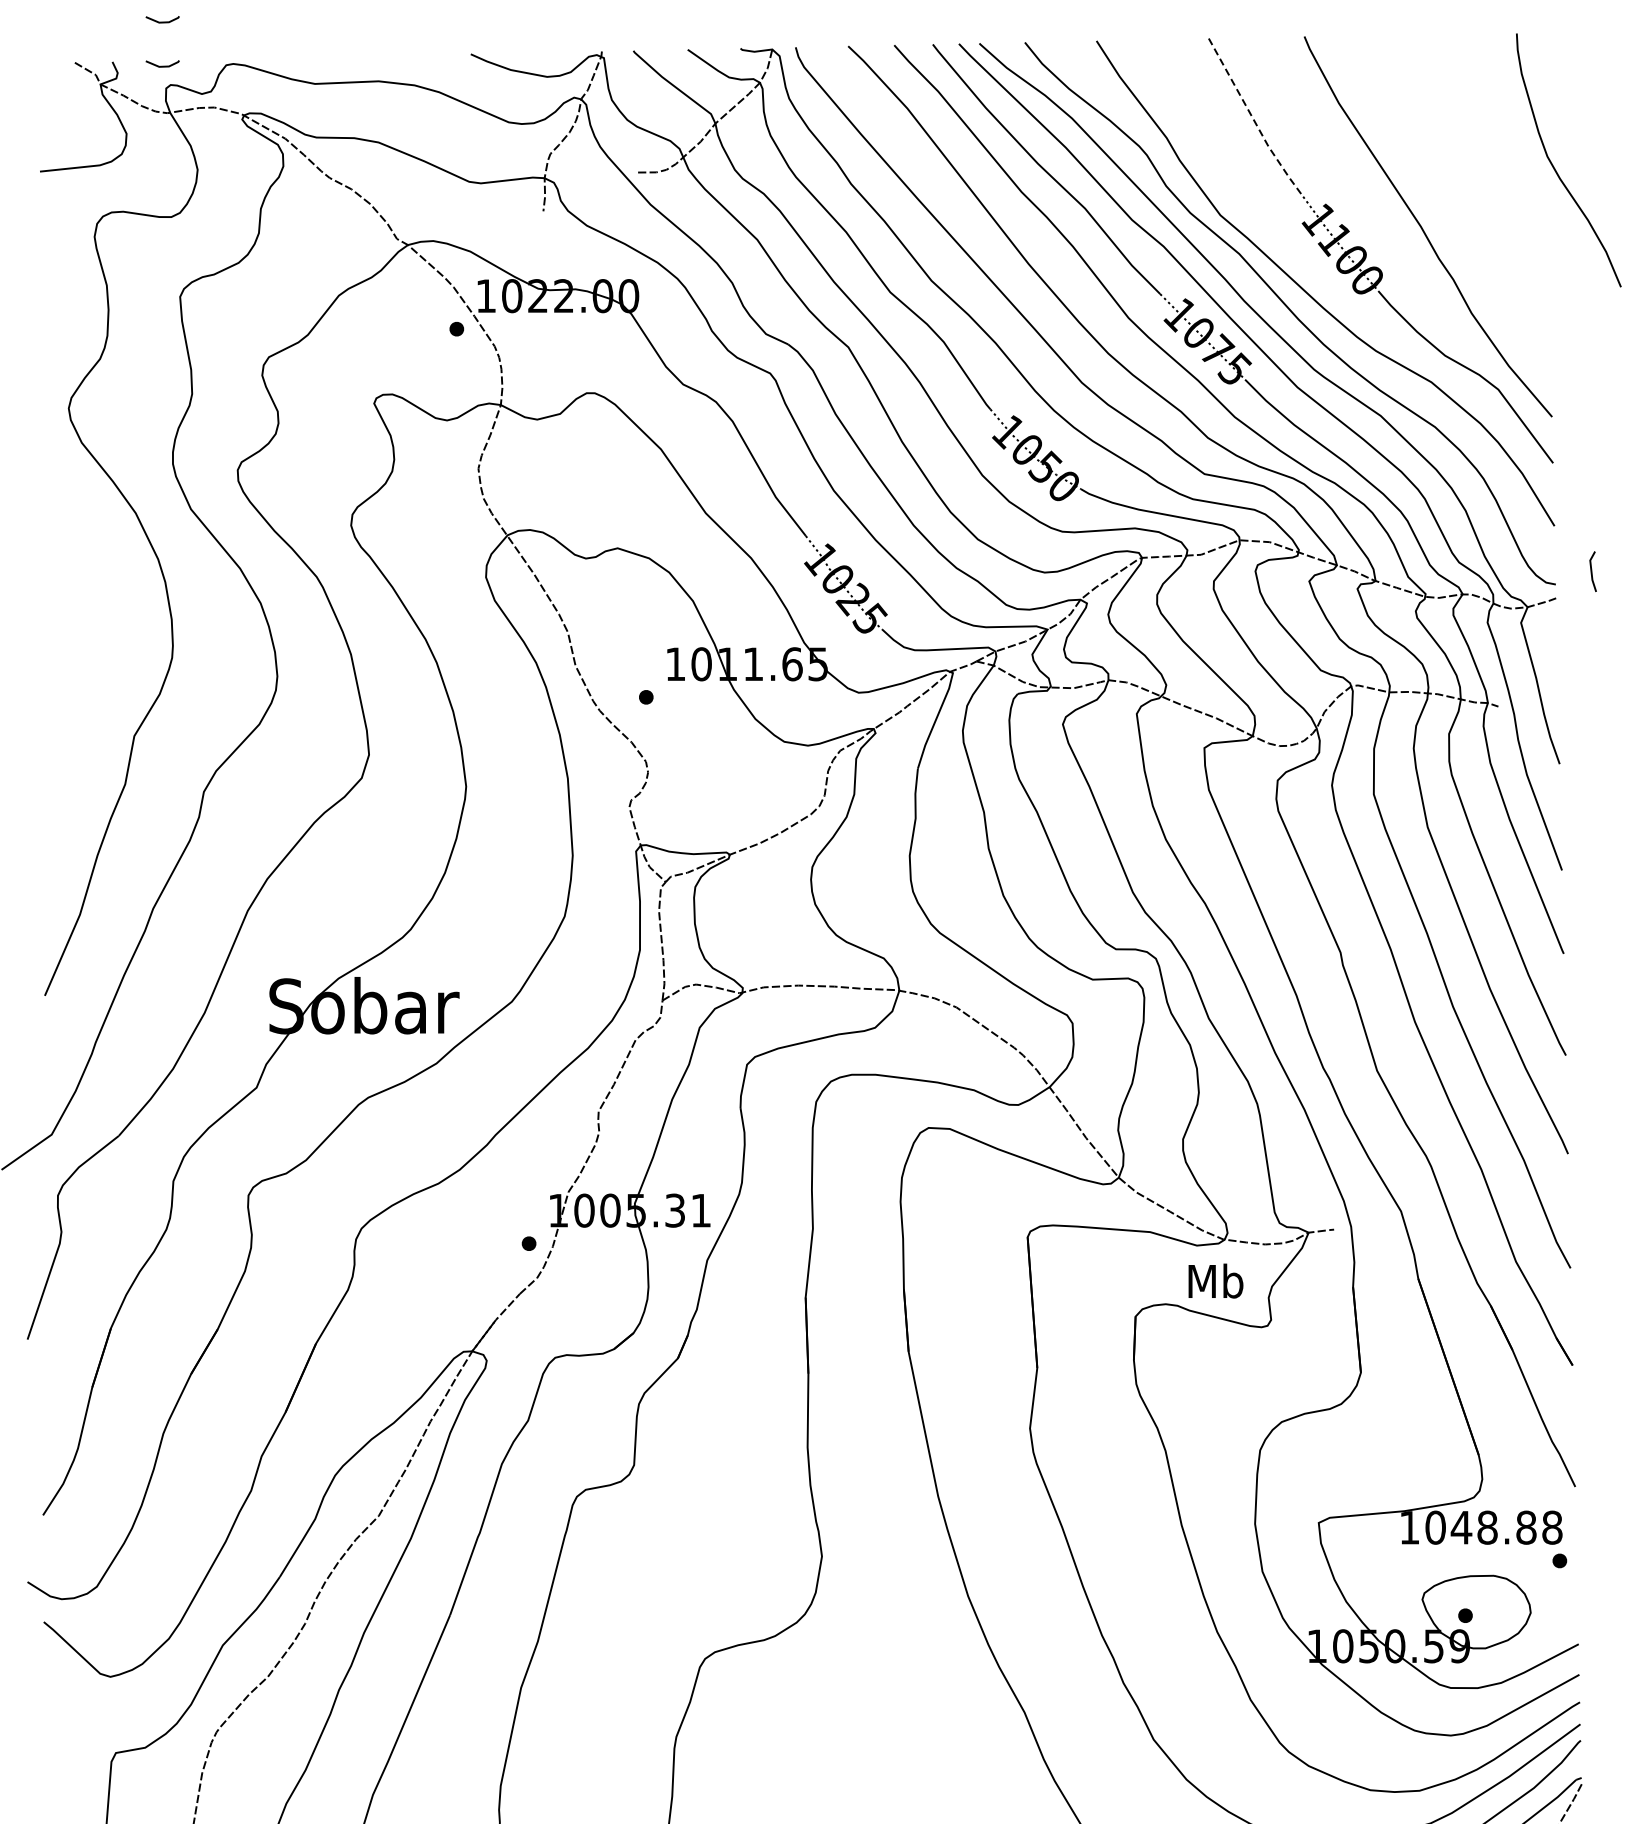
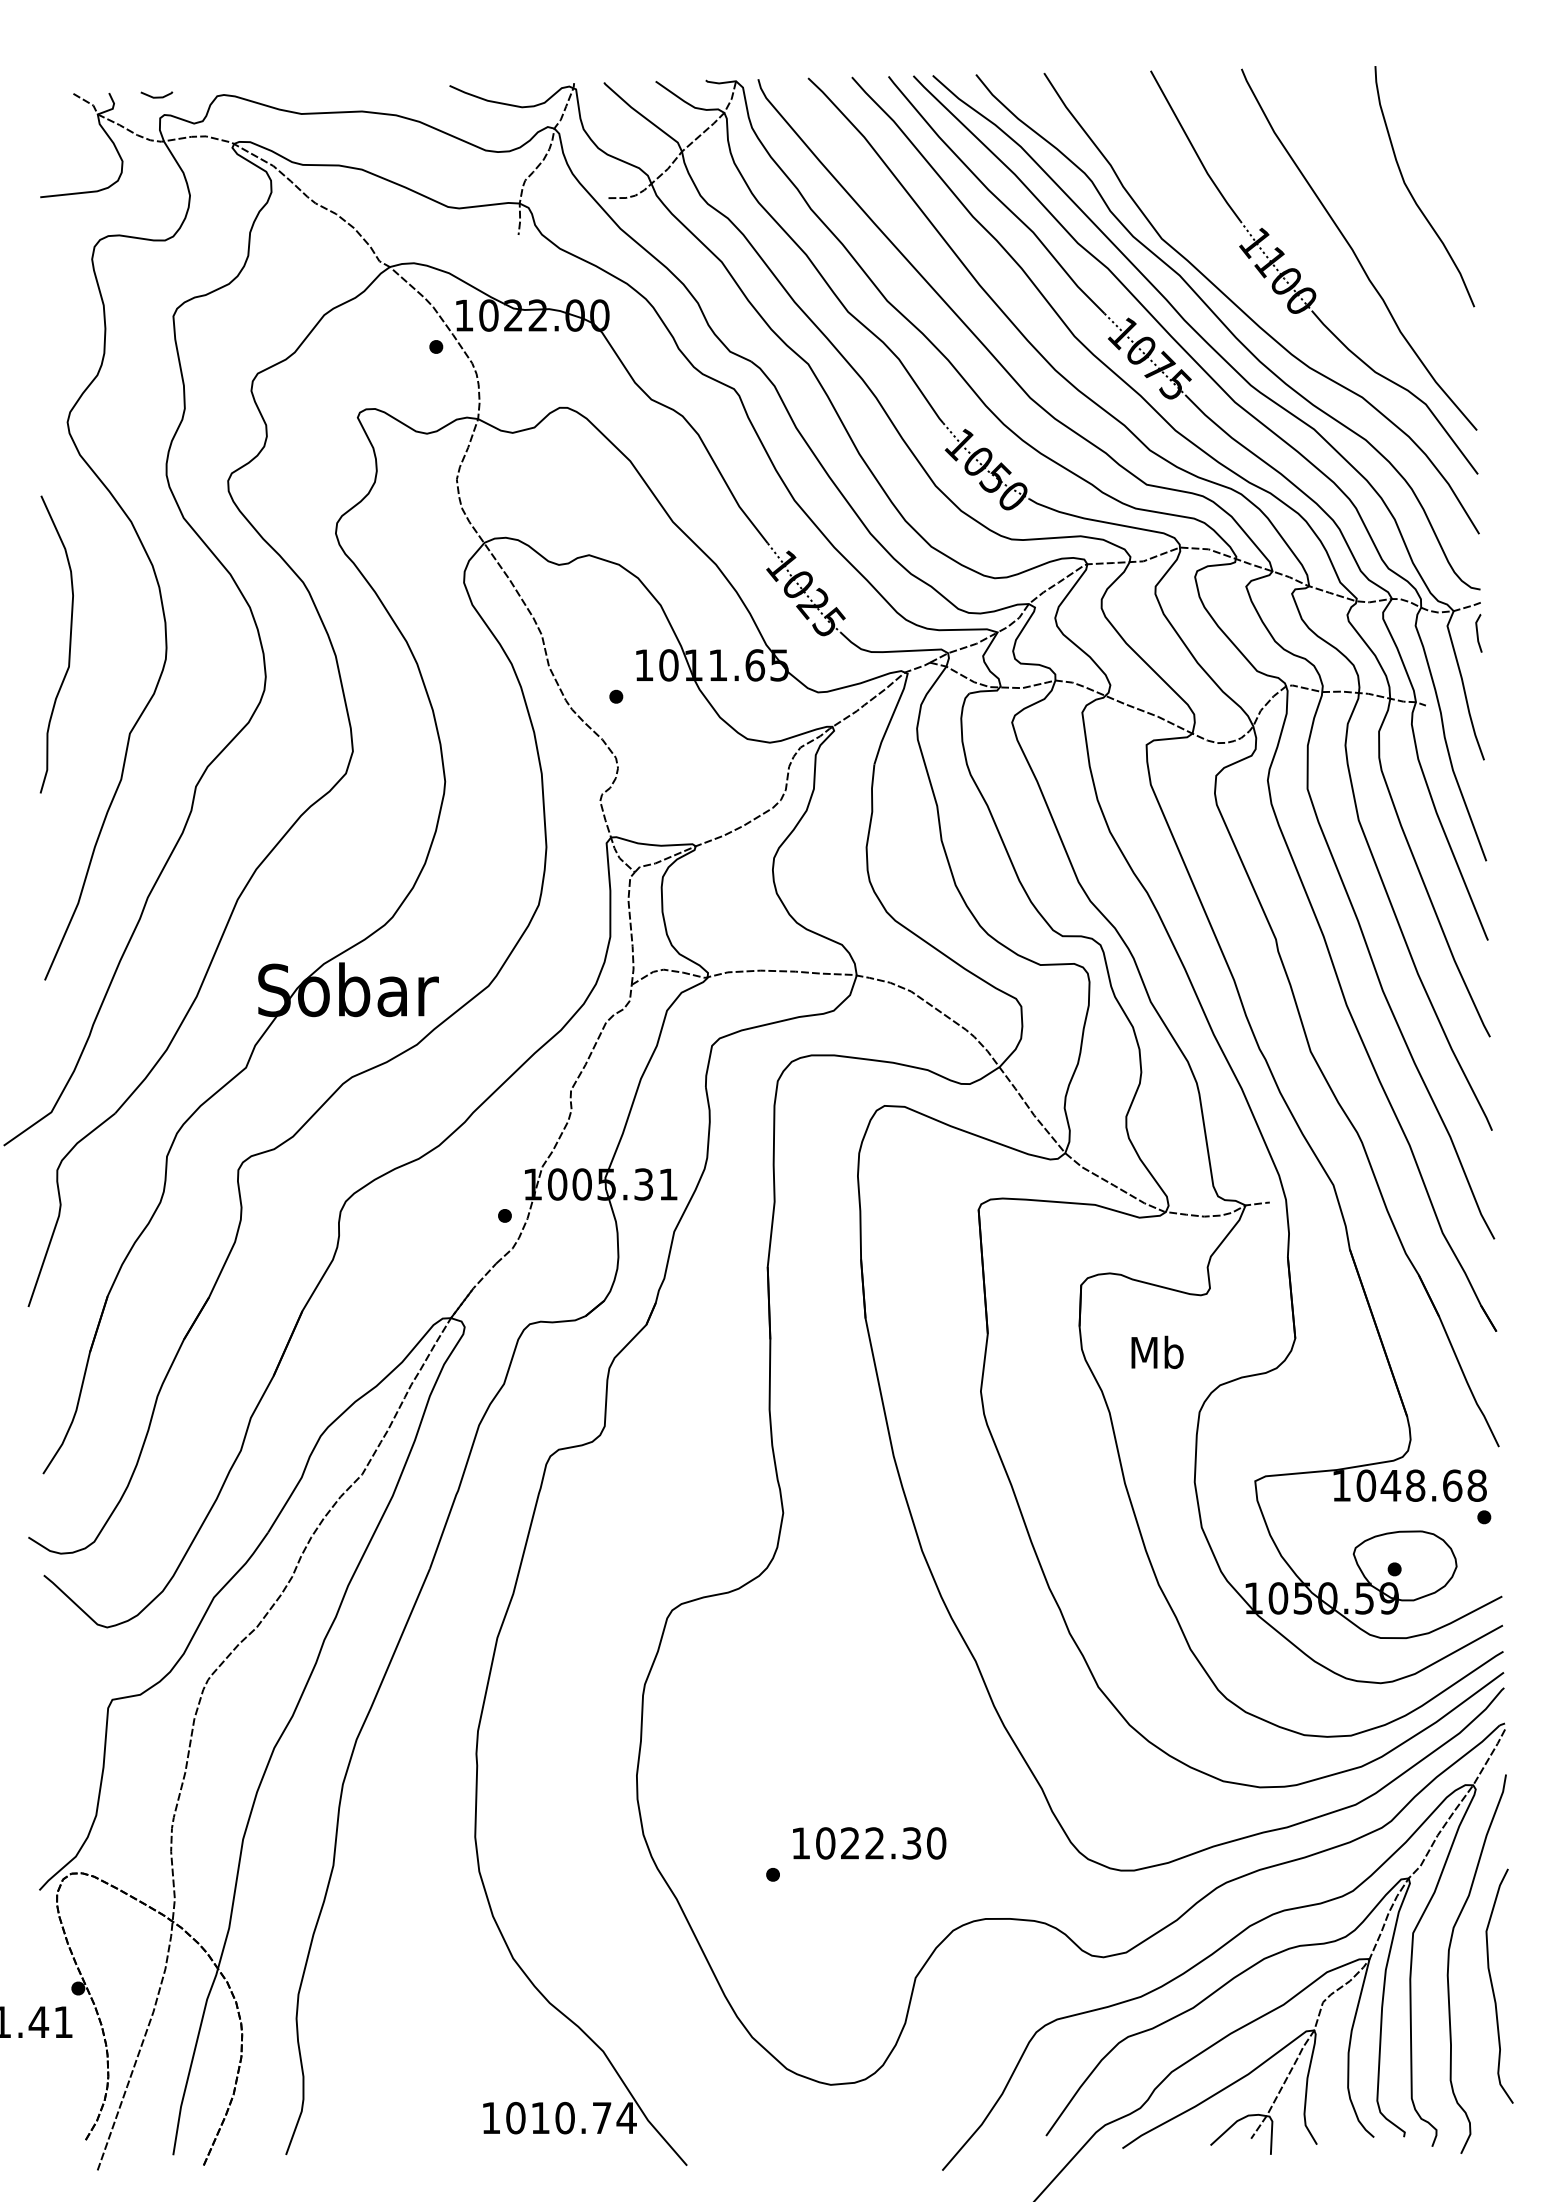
line: (162, 21) -> (156, 54), removed
line: (1254, 121) -> (1194, 149), dashed -> solid
curve: (1555, 168) -> (1412, 194), moved
line: (1592, 570) -> (1478, 632), moved
curve: (70, 642) -> (69, 644), added
text: (1215, 1280) -> (1157, 1351), moved
text: (1526, 1527) -> (1452, 1485), 1048.88 -> 1048.68

